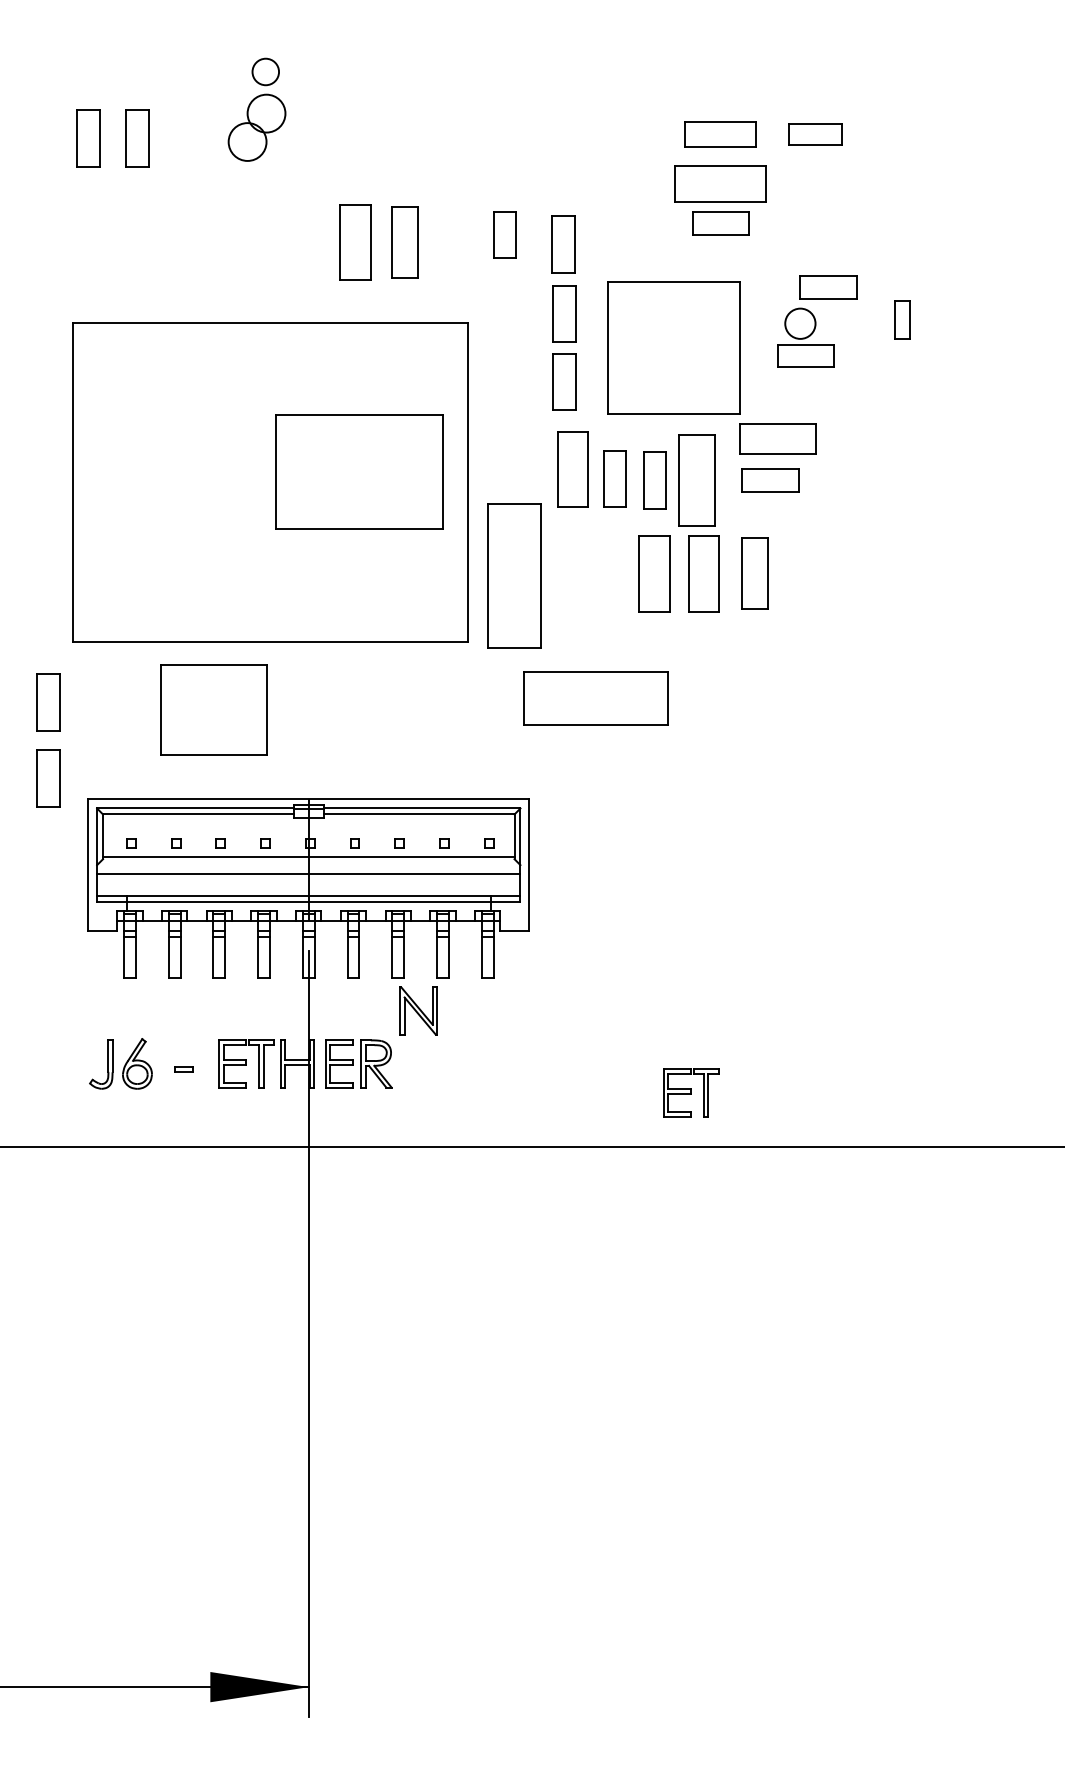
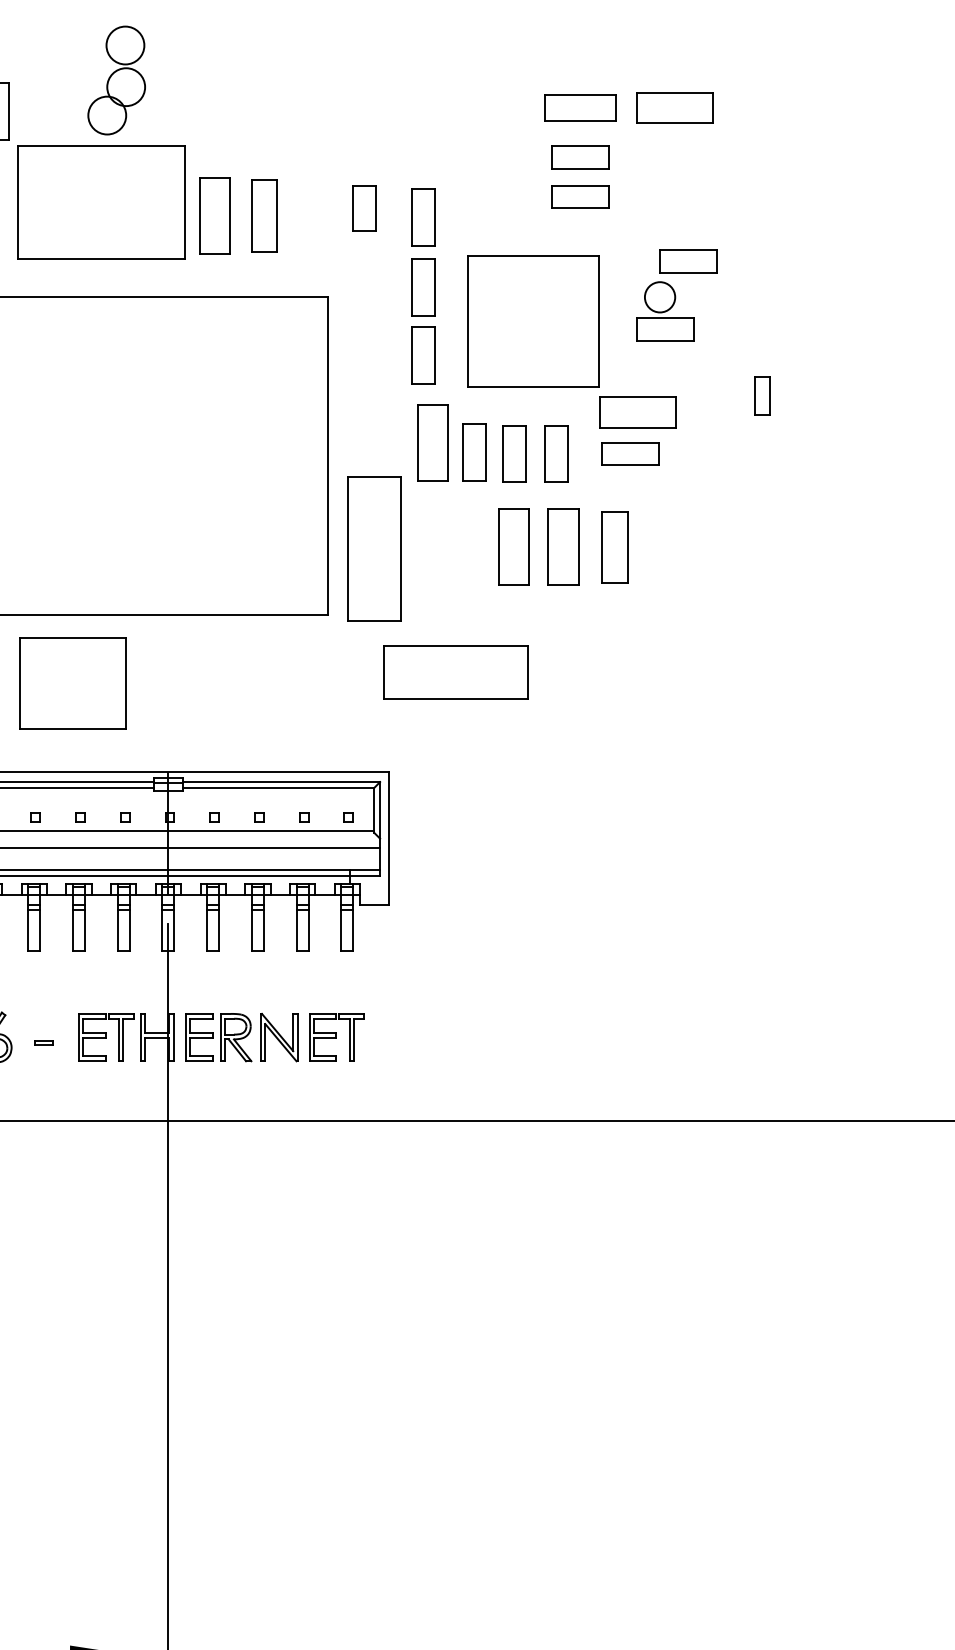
circle: (265, 71) -> (125, 45), size x1.43
part: (815, 134) -> (675, 108), size x1.43
part: (720, 183) -> (580, 157), size x0.62
part: (902, 319) -> (762, 395), moved
part: (359, 471) -> (101, 202), moved
part: (696, 480) -> (556, 454), size x0.62
part: (418, 1010) -> (279, 1037), moved
part: (691, 1092) -> (337, 1037), moved

